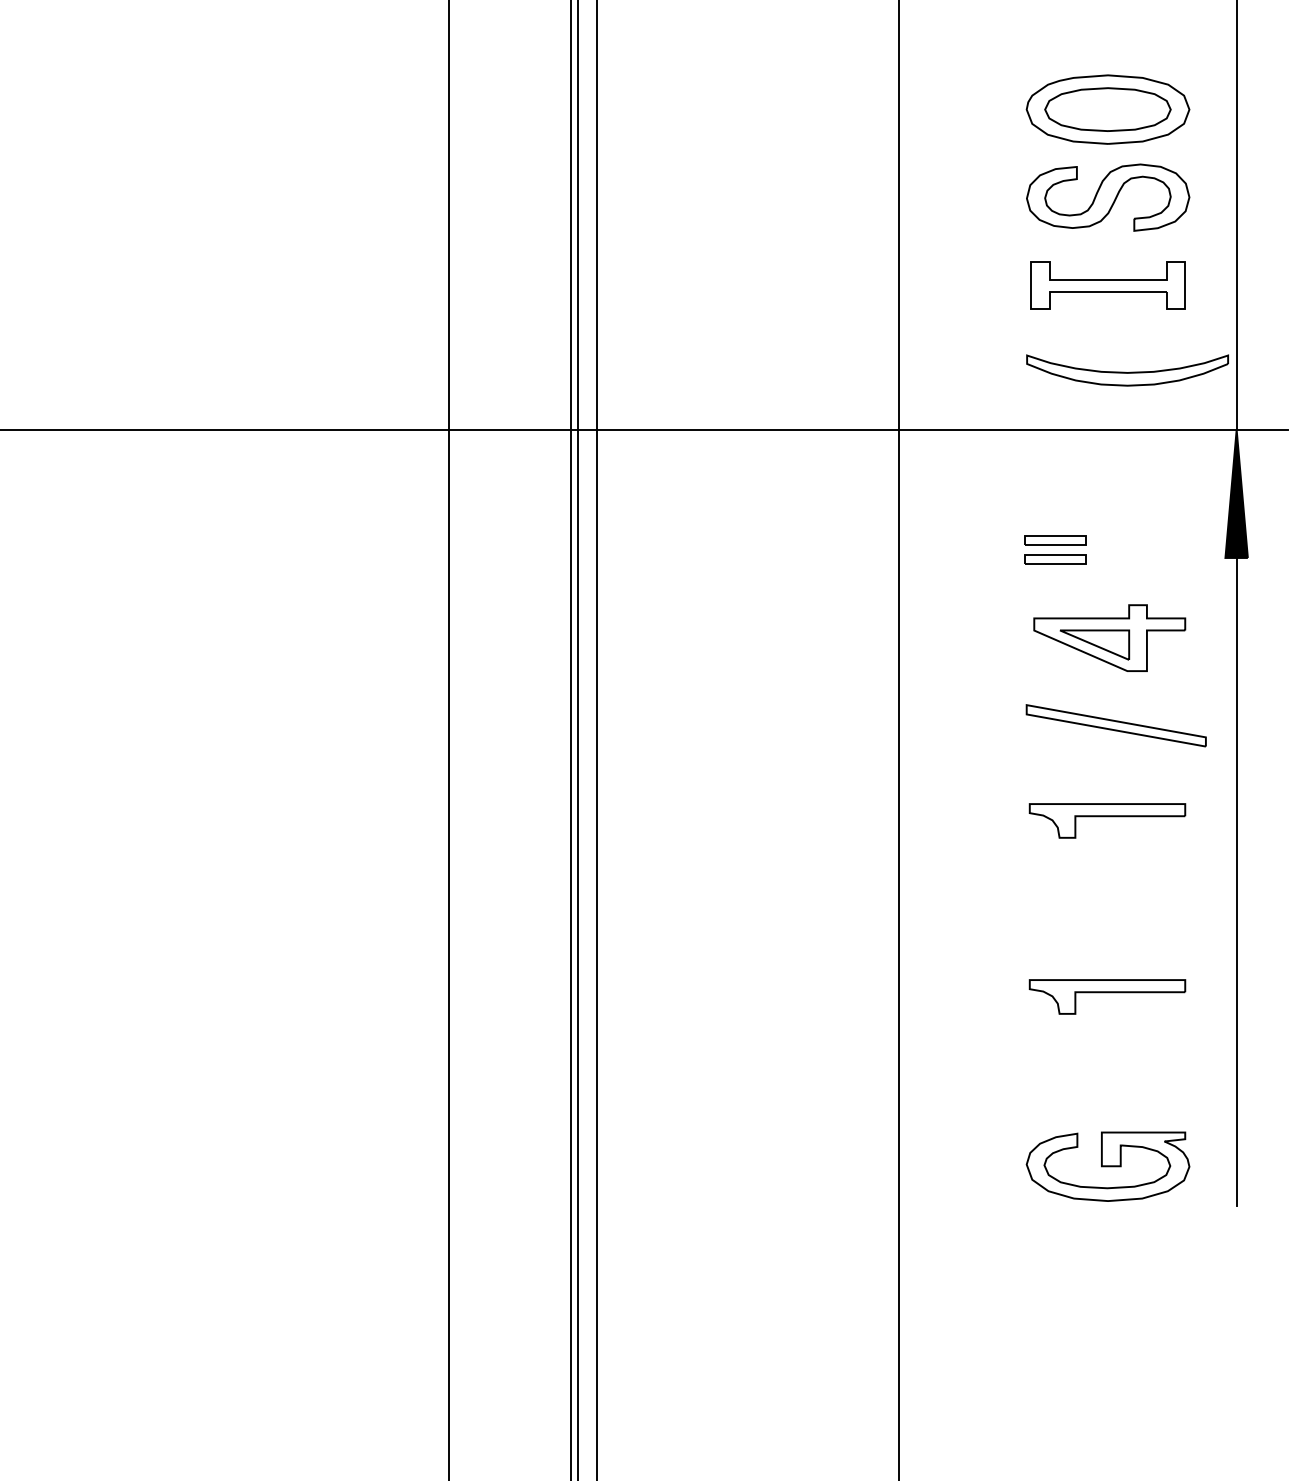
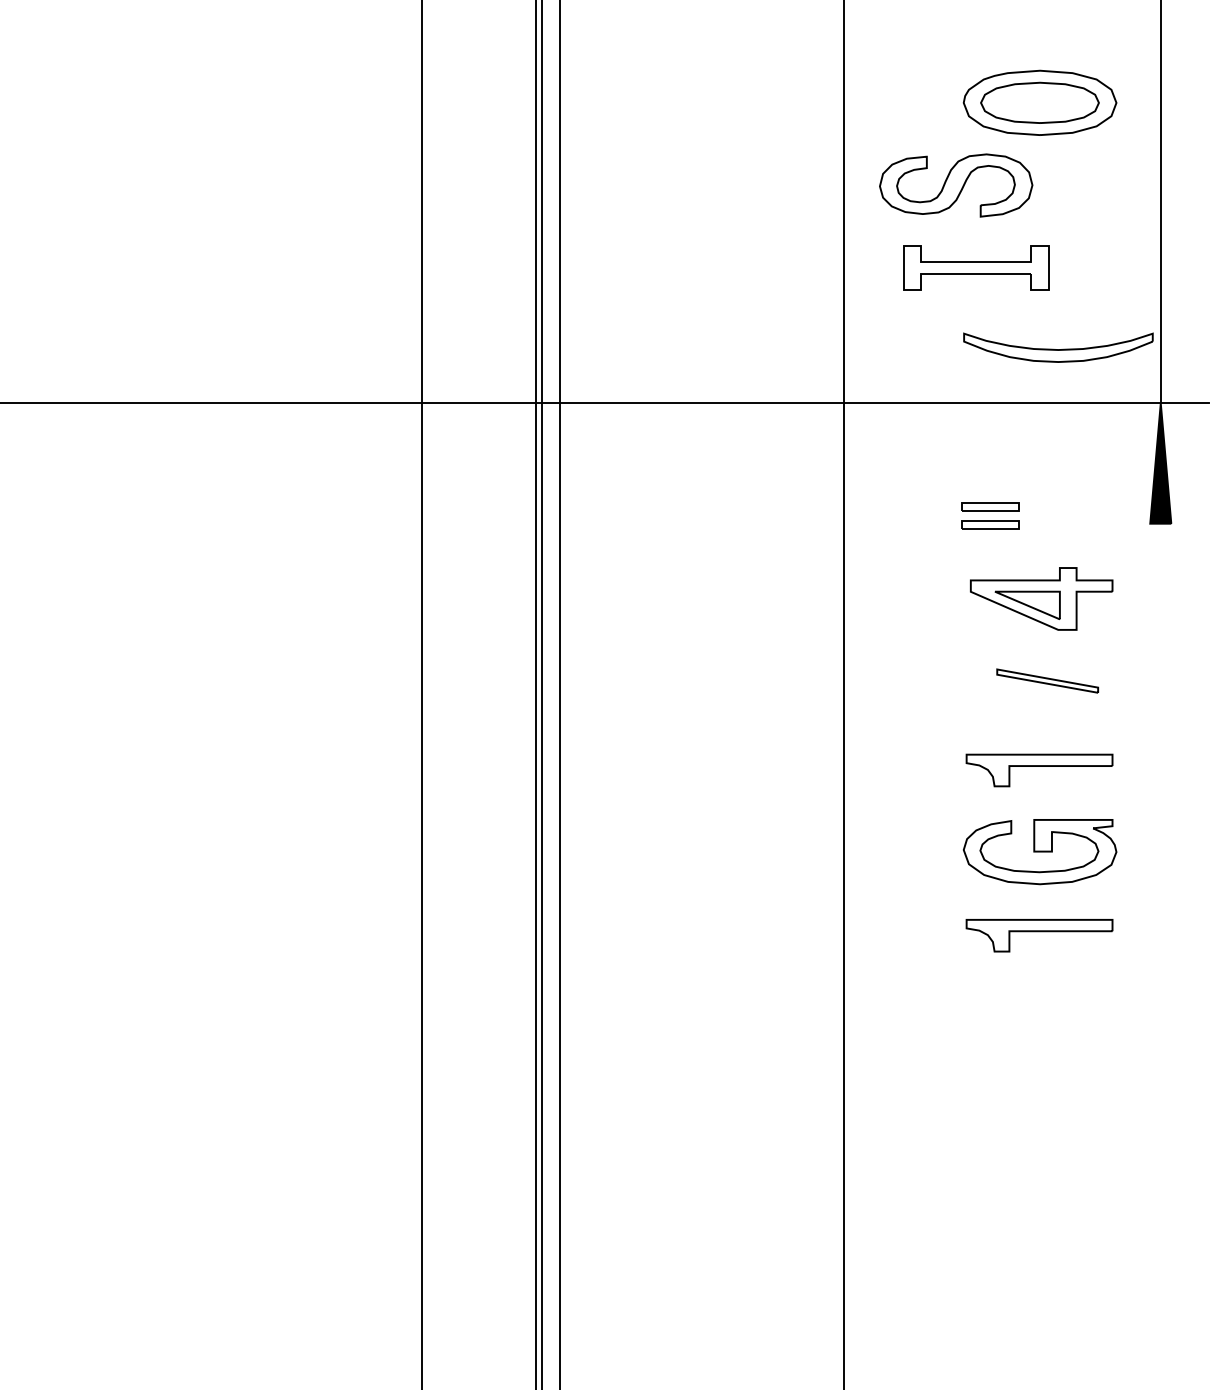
part: (1108, 197) -> (956, 185), moved
part: (1108, 284) -> (976, 267), moved
part: (1115, 725) -> (1047, 680), size x0.6
line: (1236, 881) -> (1160, 827), removed
part: (1108, 1167) -> (1040, 852), moved

